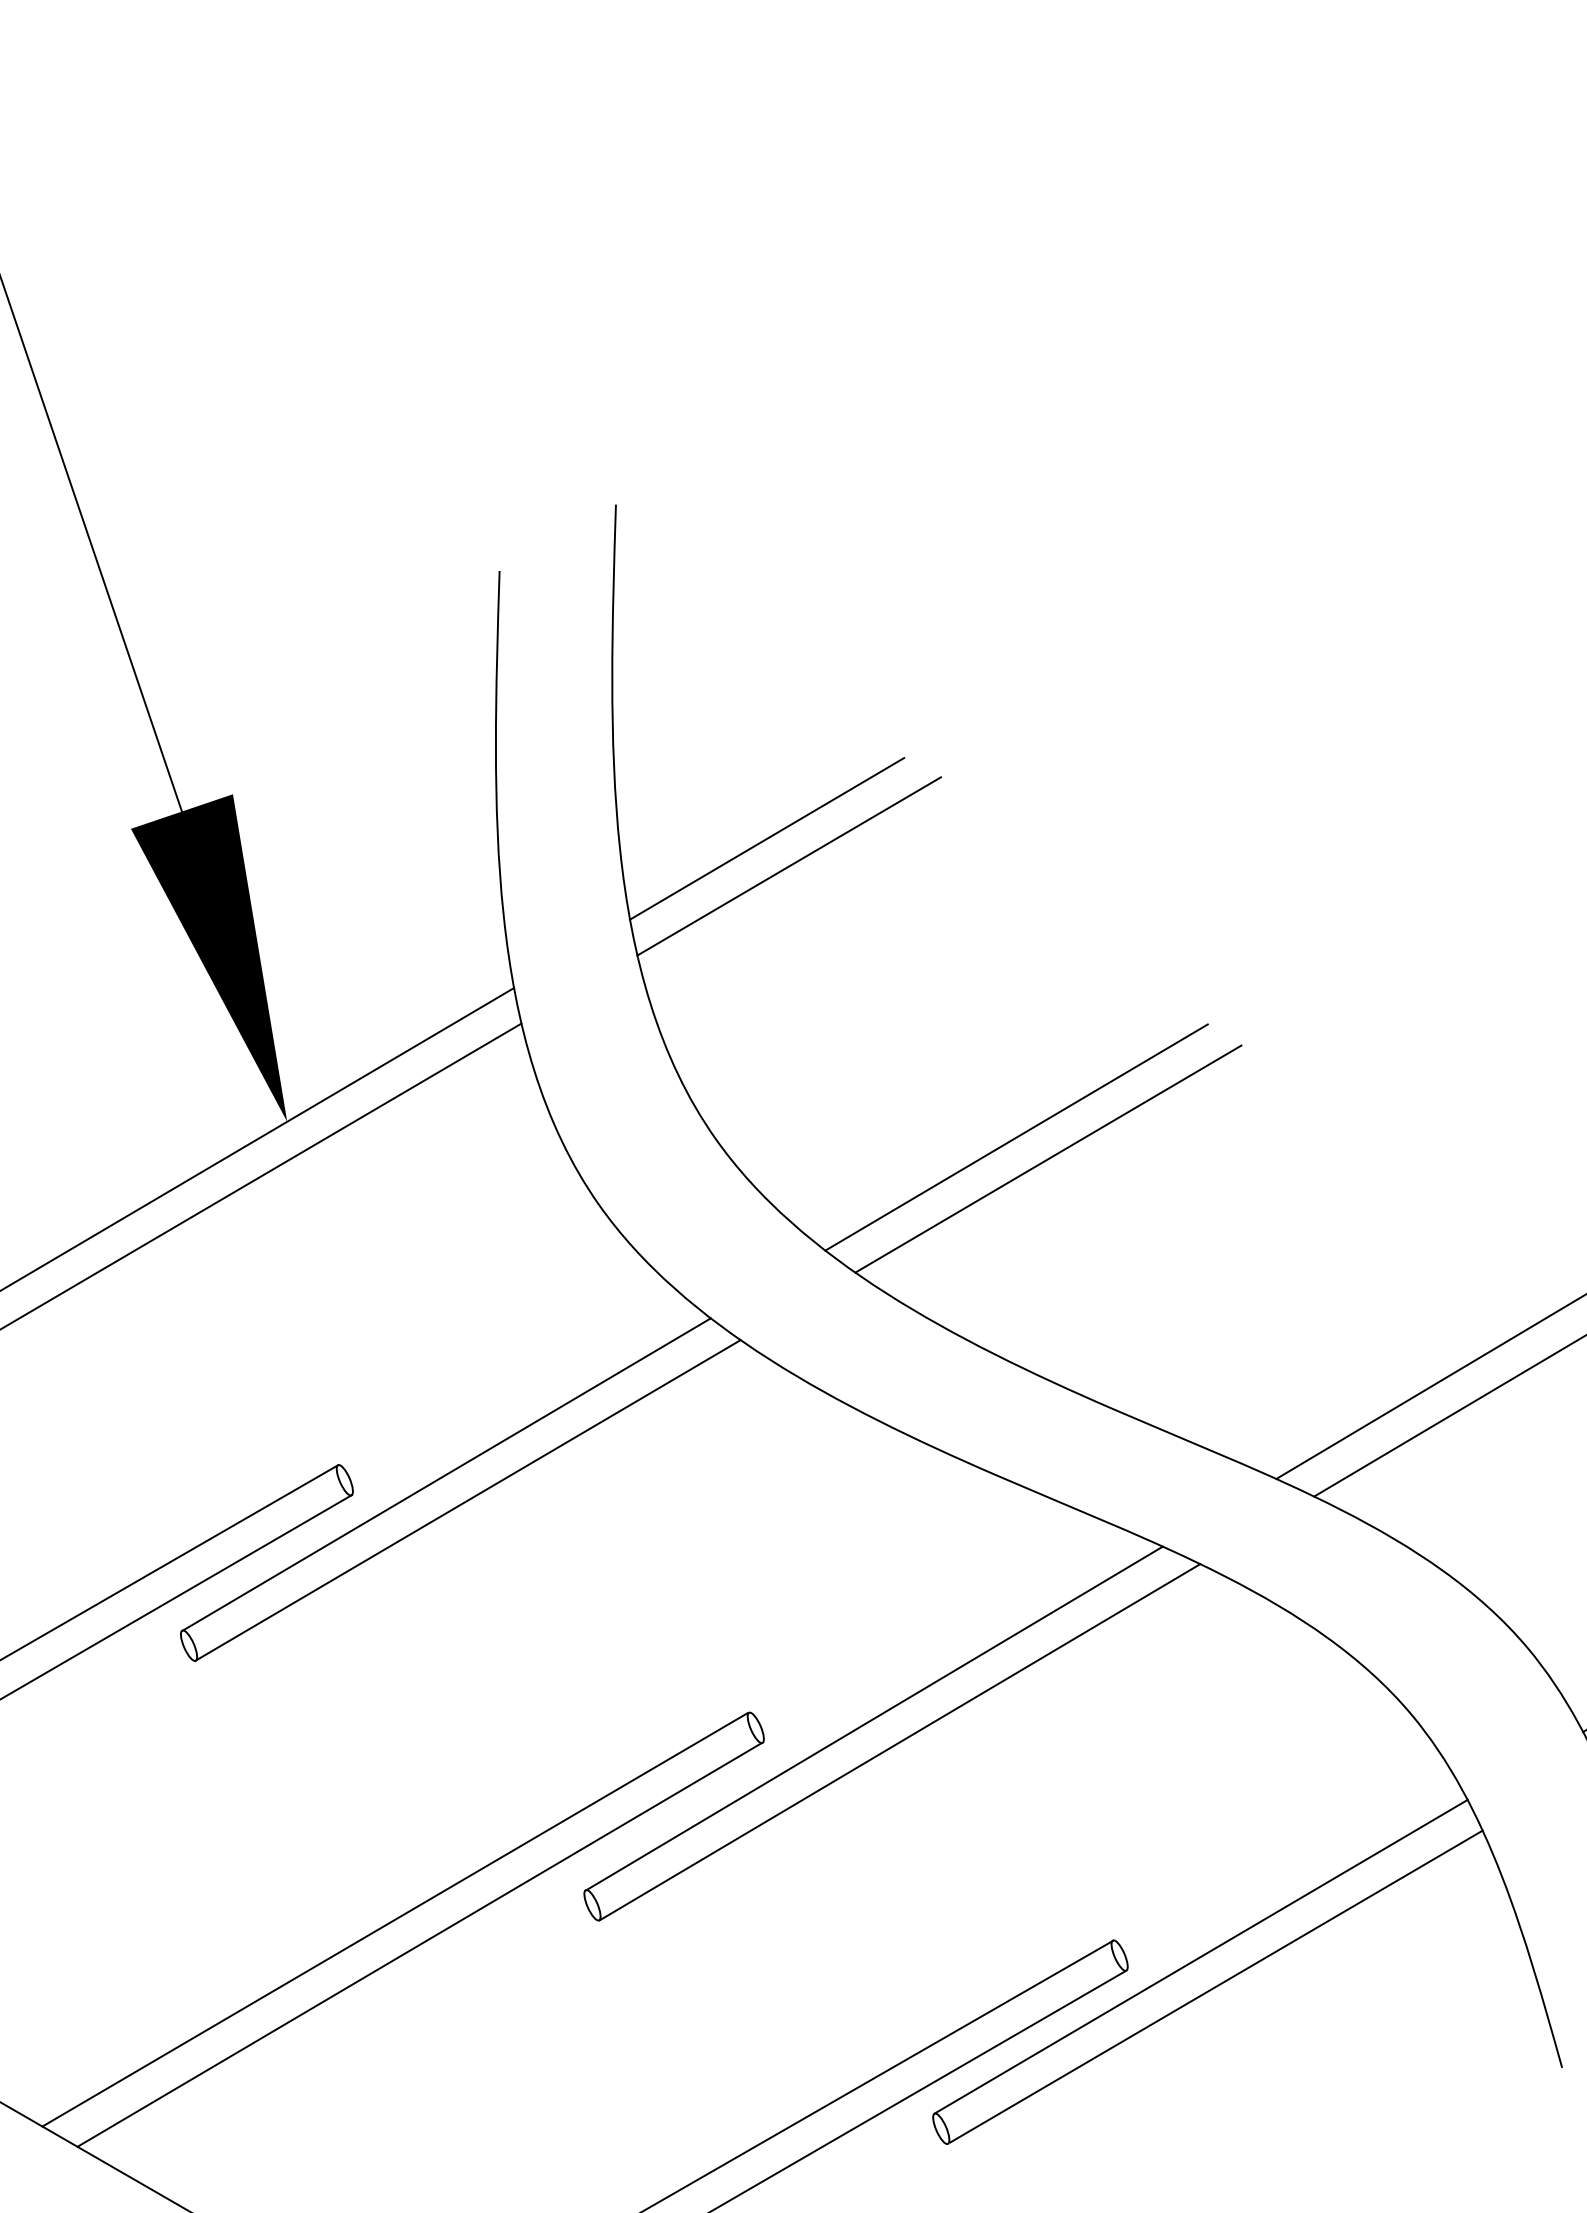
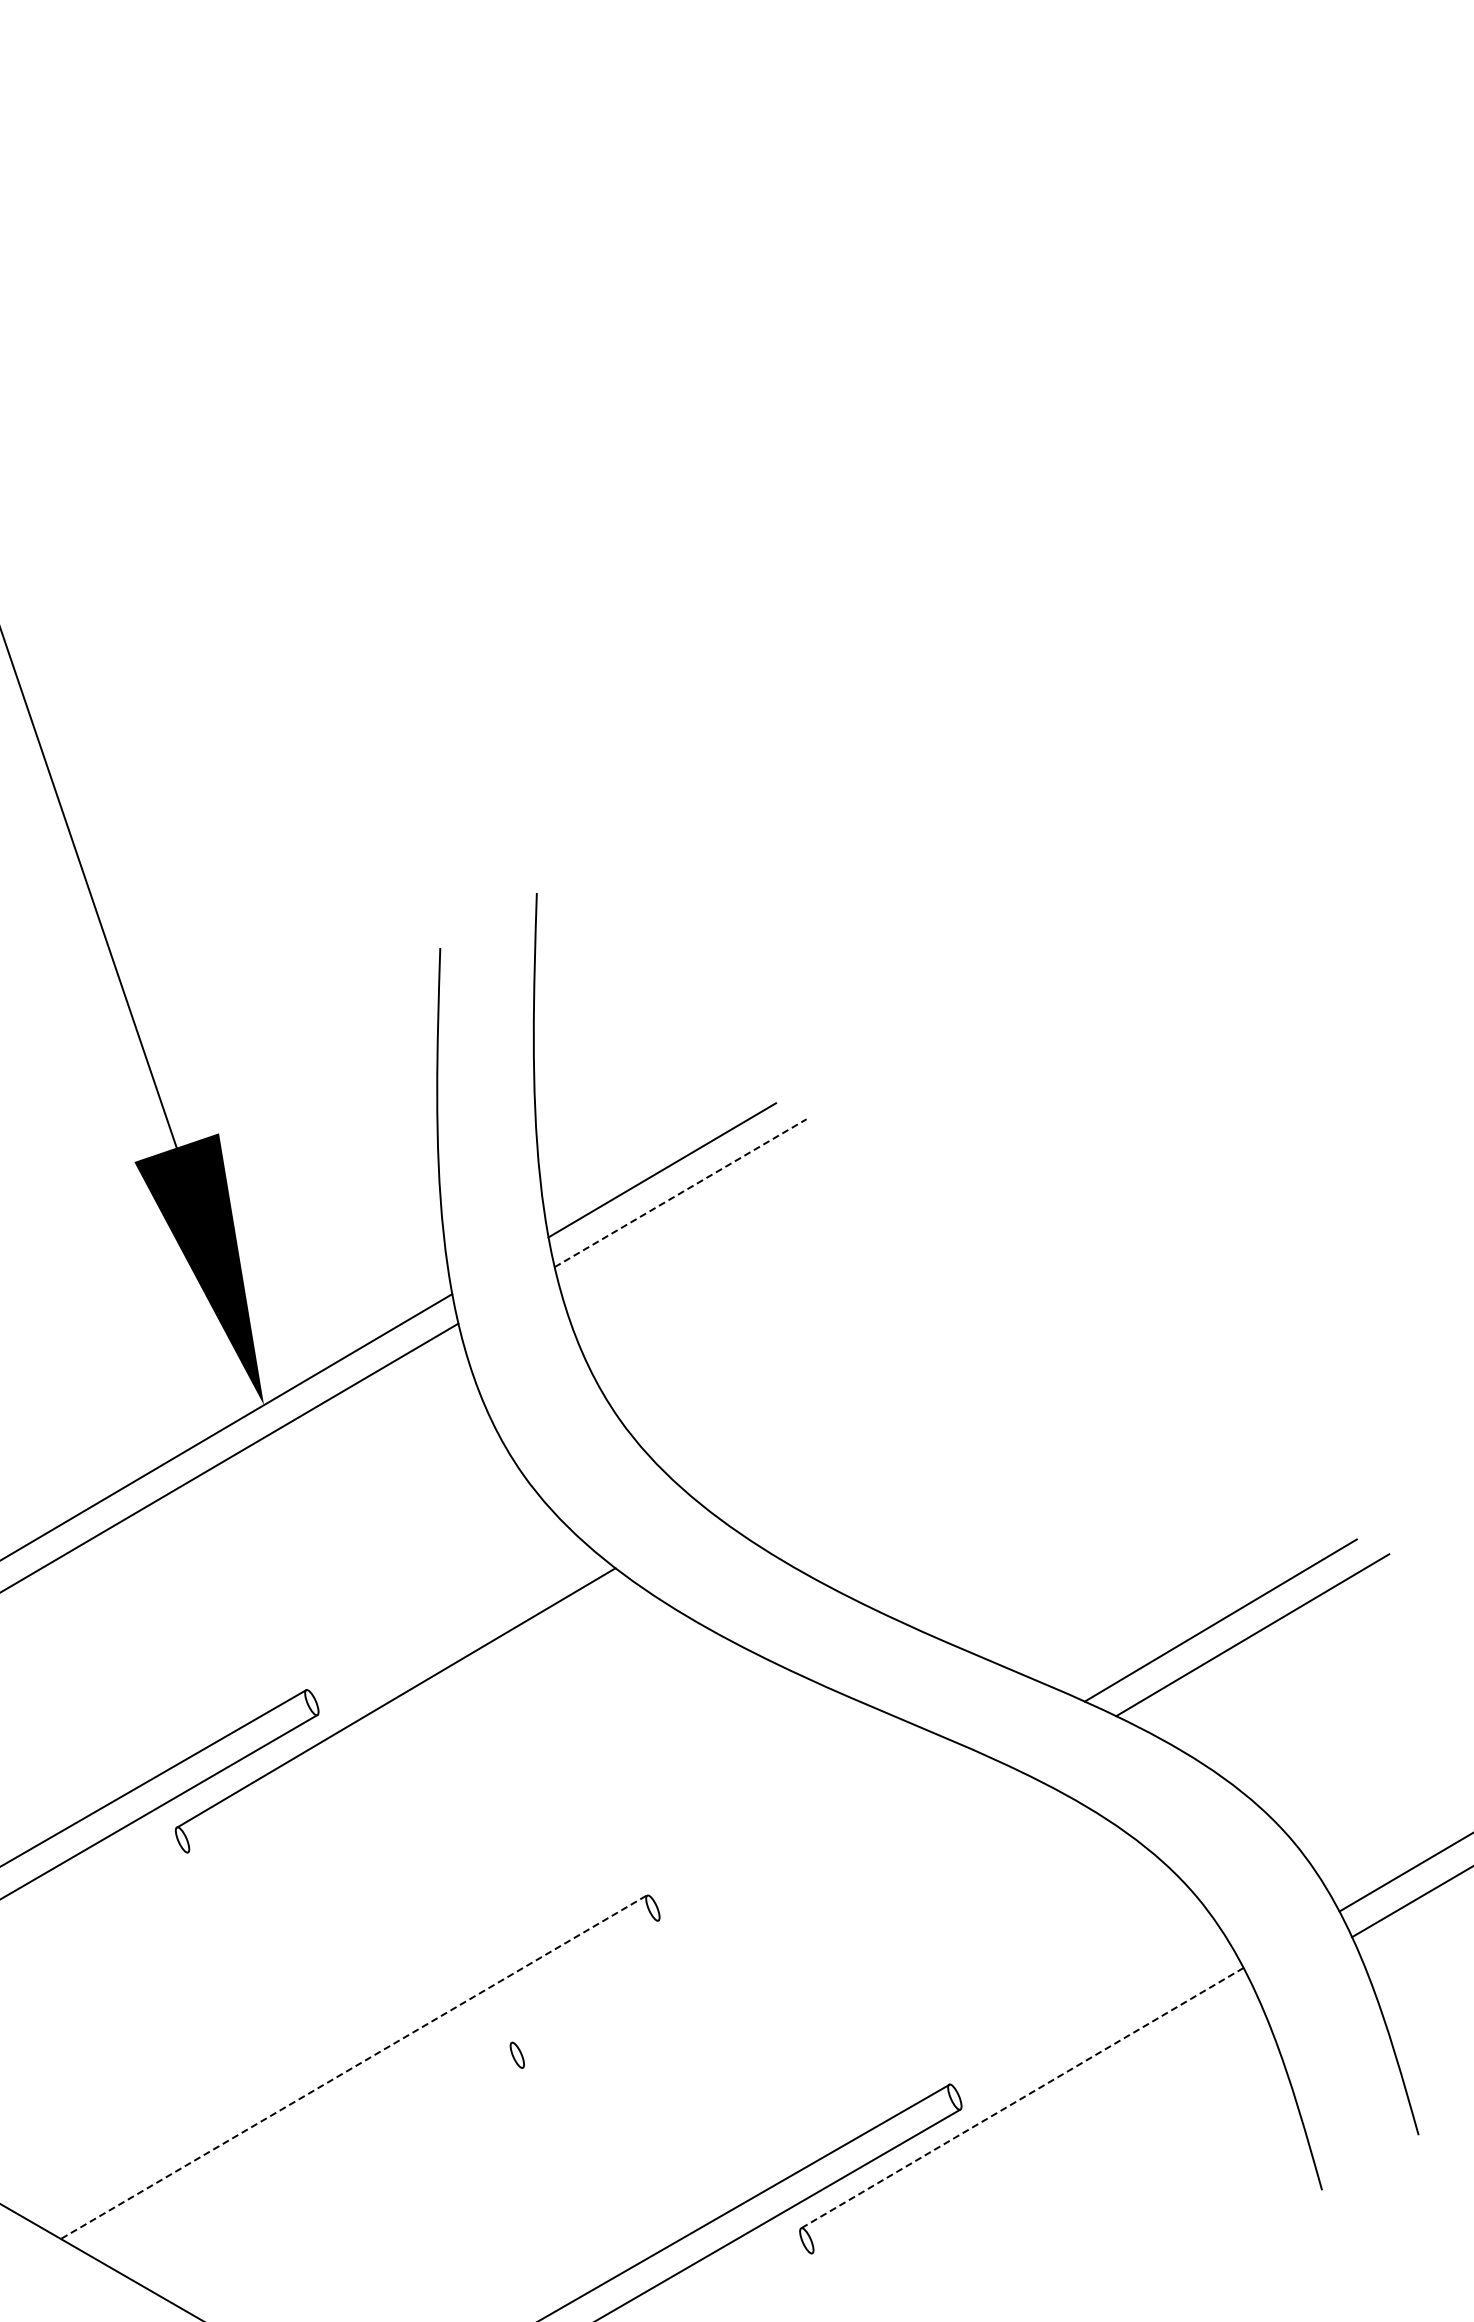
line: (790, 865) -> (681, 1192), solid -> dashed
line: (1016, 1137) -> (869, 1418), removed
line: (1048, 1158) -> (895, 1435), removed
line: (468, 1500) -> (414, 1719), removed
line: (873, 1718) -> (750, 1900), removed
line: (899, 1741) -> (772, 1919), removed
line: (395, 1919) -> (353, 2067), solid -> dashed
line: (419, 1945) -> (373, 2088), removed
line: (1201, 1957) -> (1022, 2098), solid -> dashed
line: (1216, 1986) -> (1035, 2122), removed

